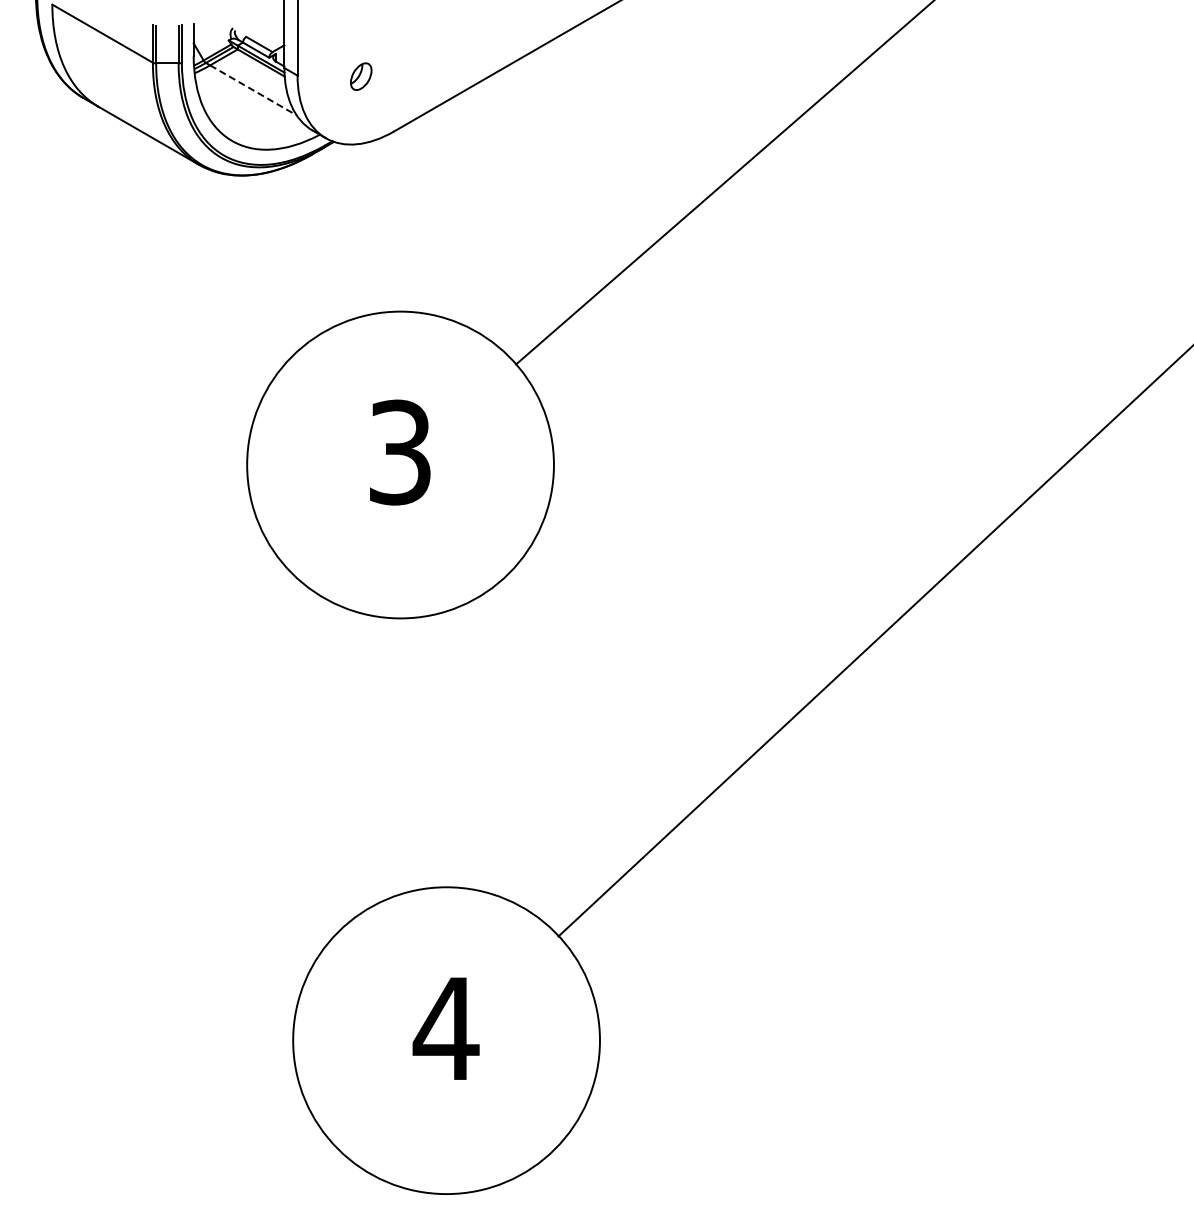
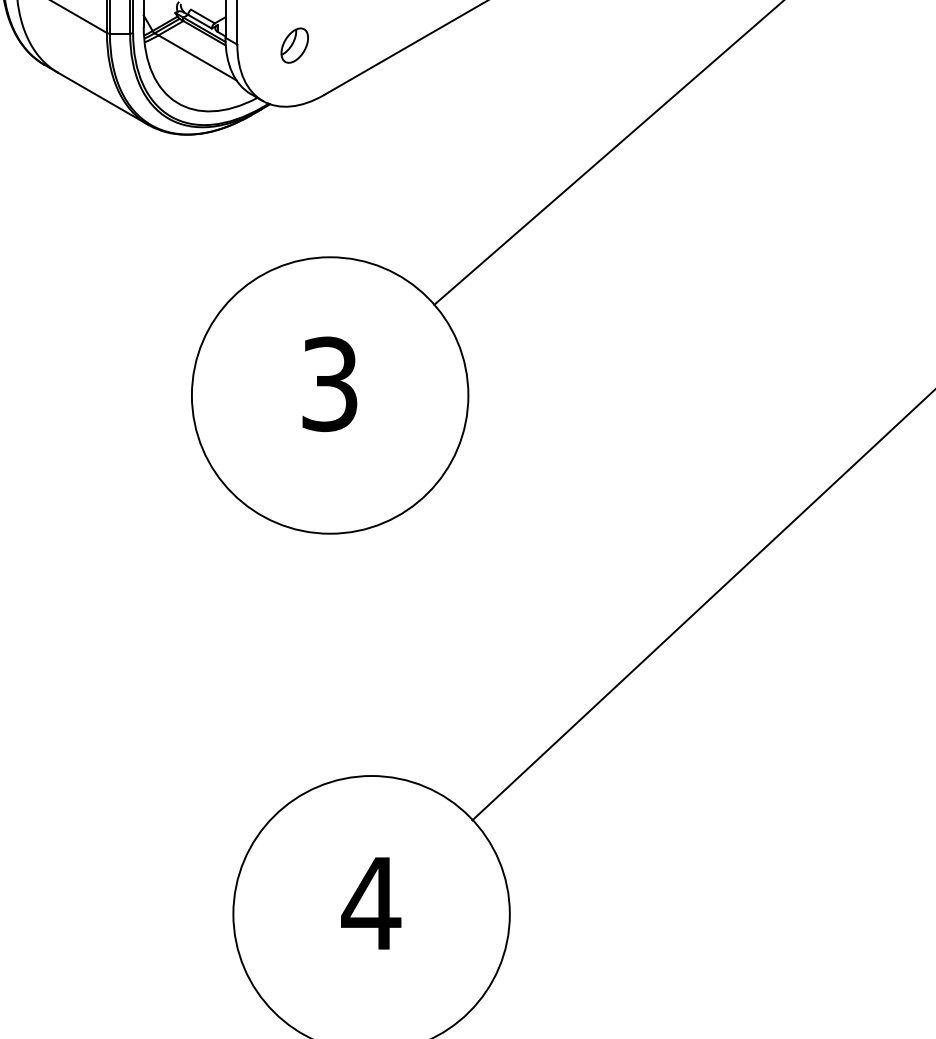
part: (360, 76) -> (294, 45), size x1.43
line: (253, 90) -> (197, 58), dashed -> solid

